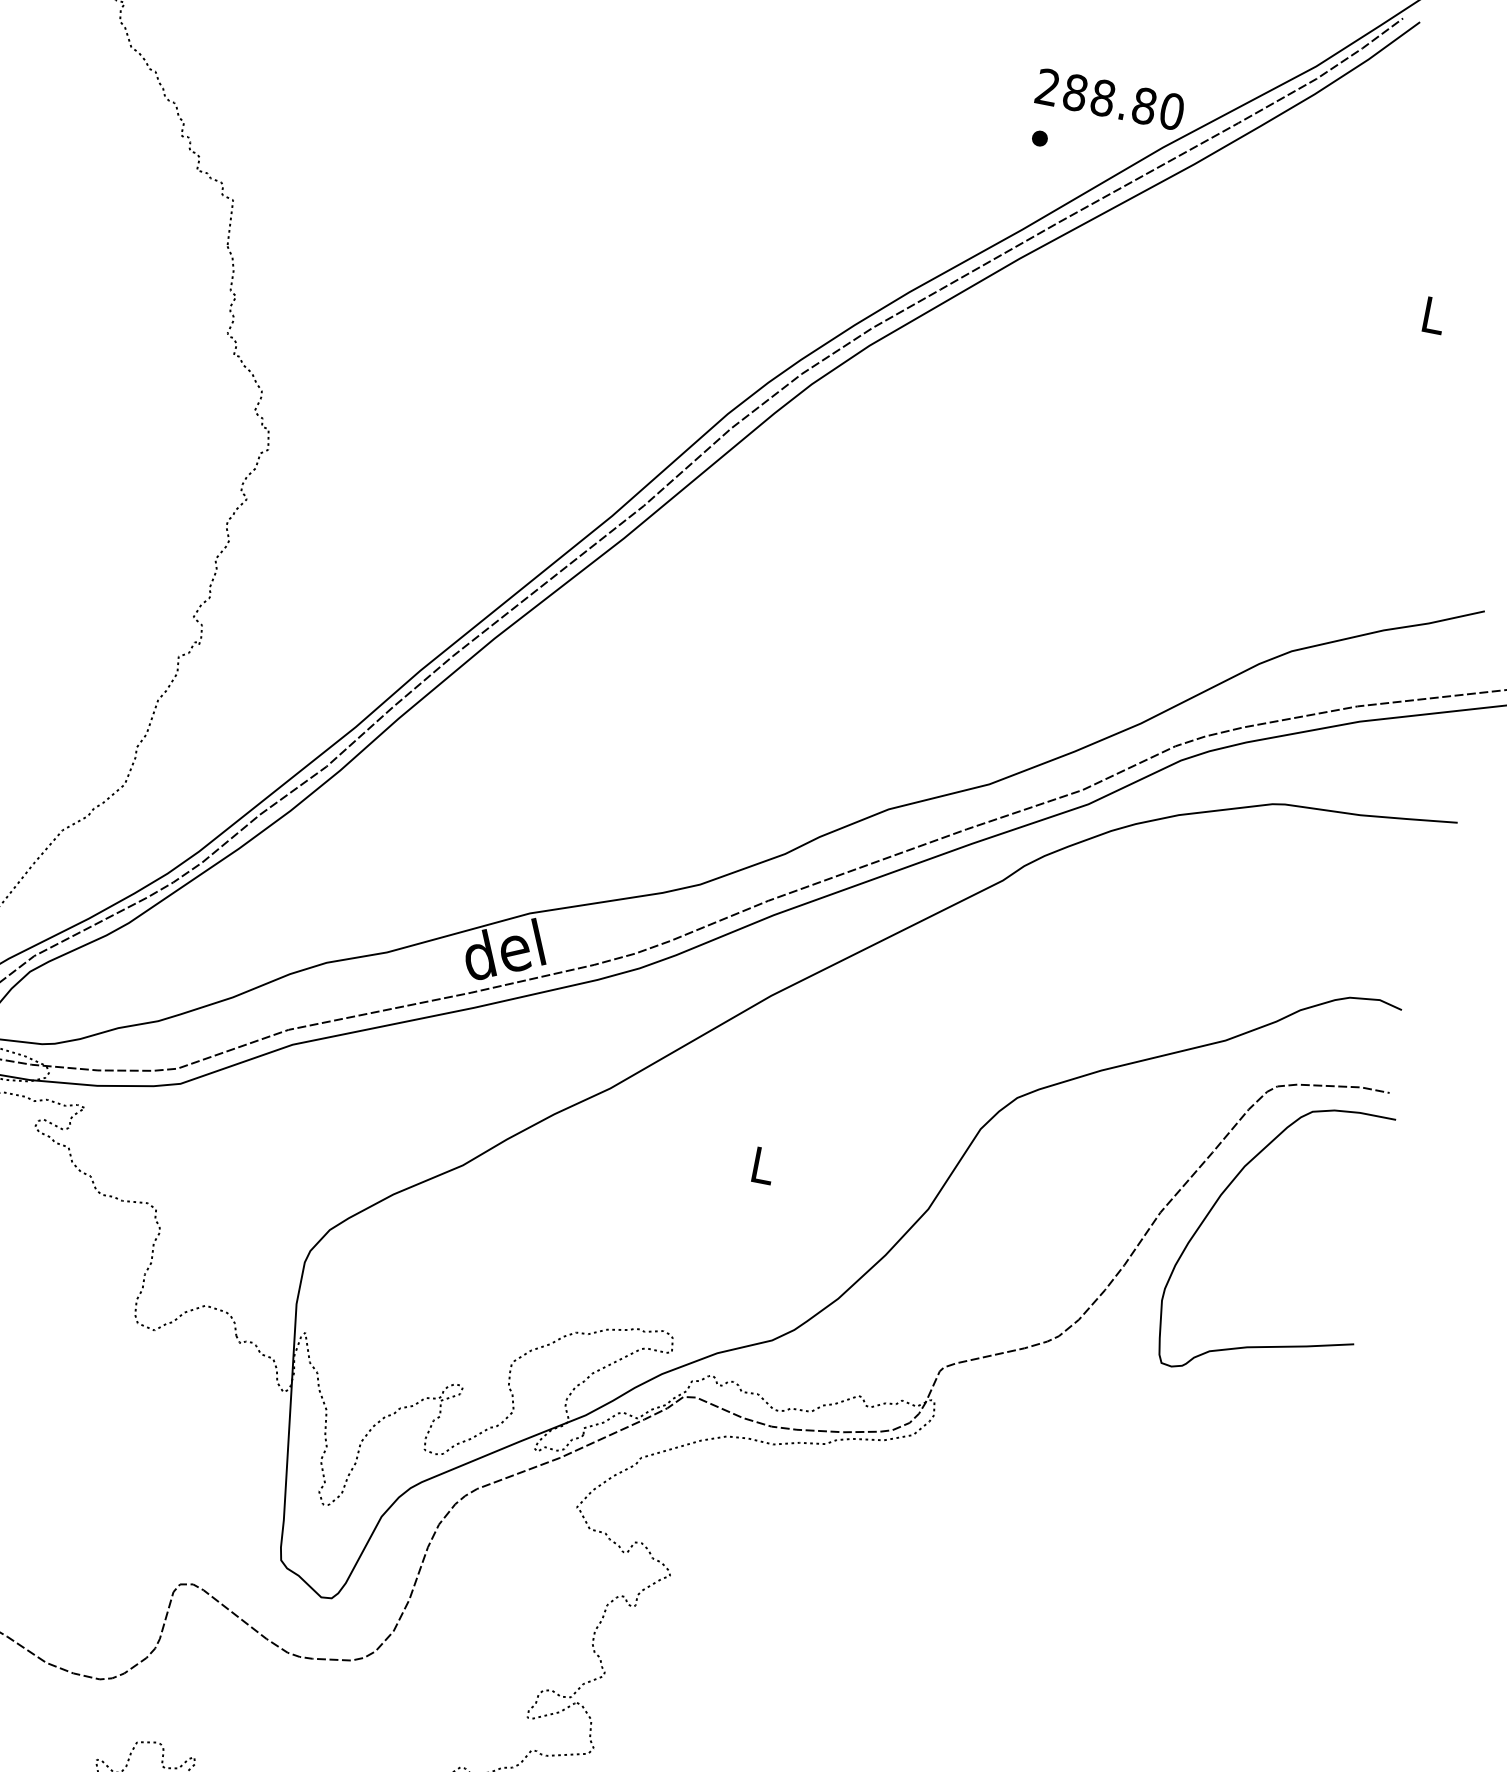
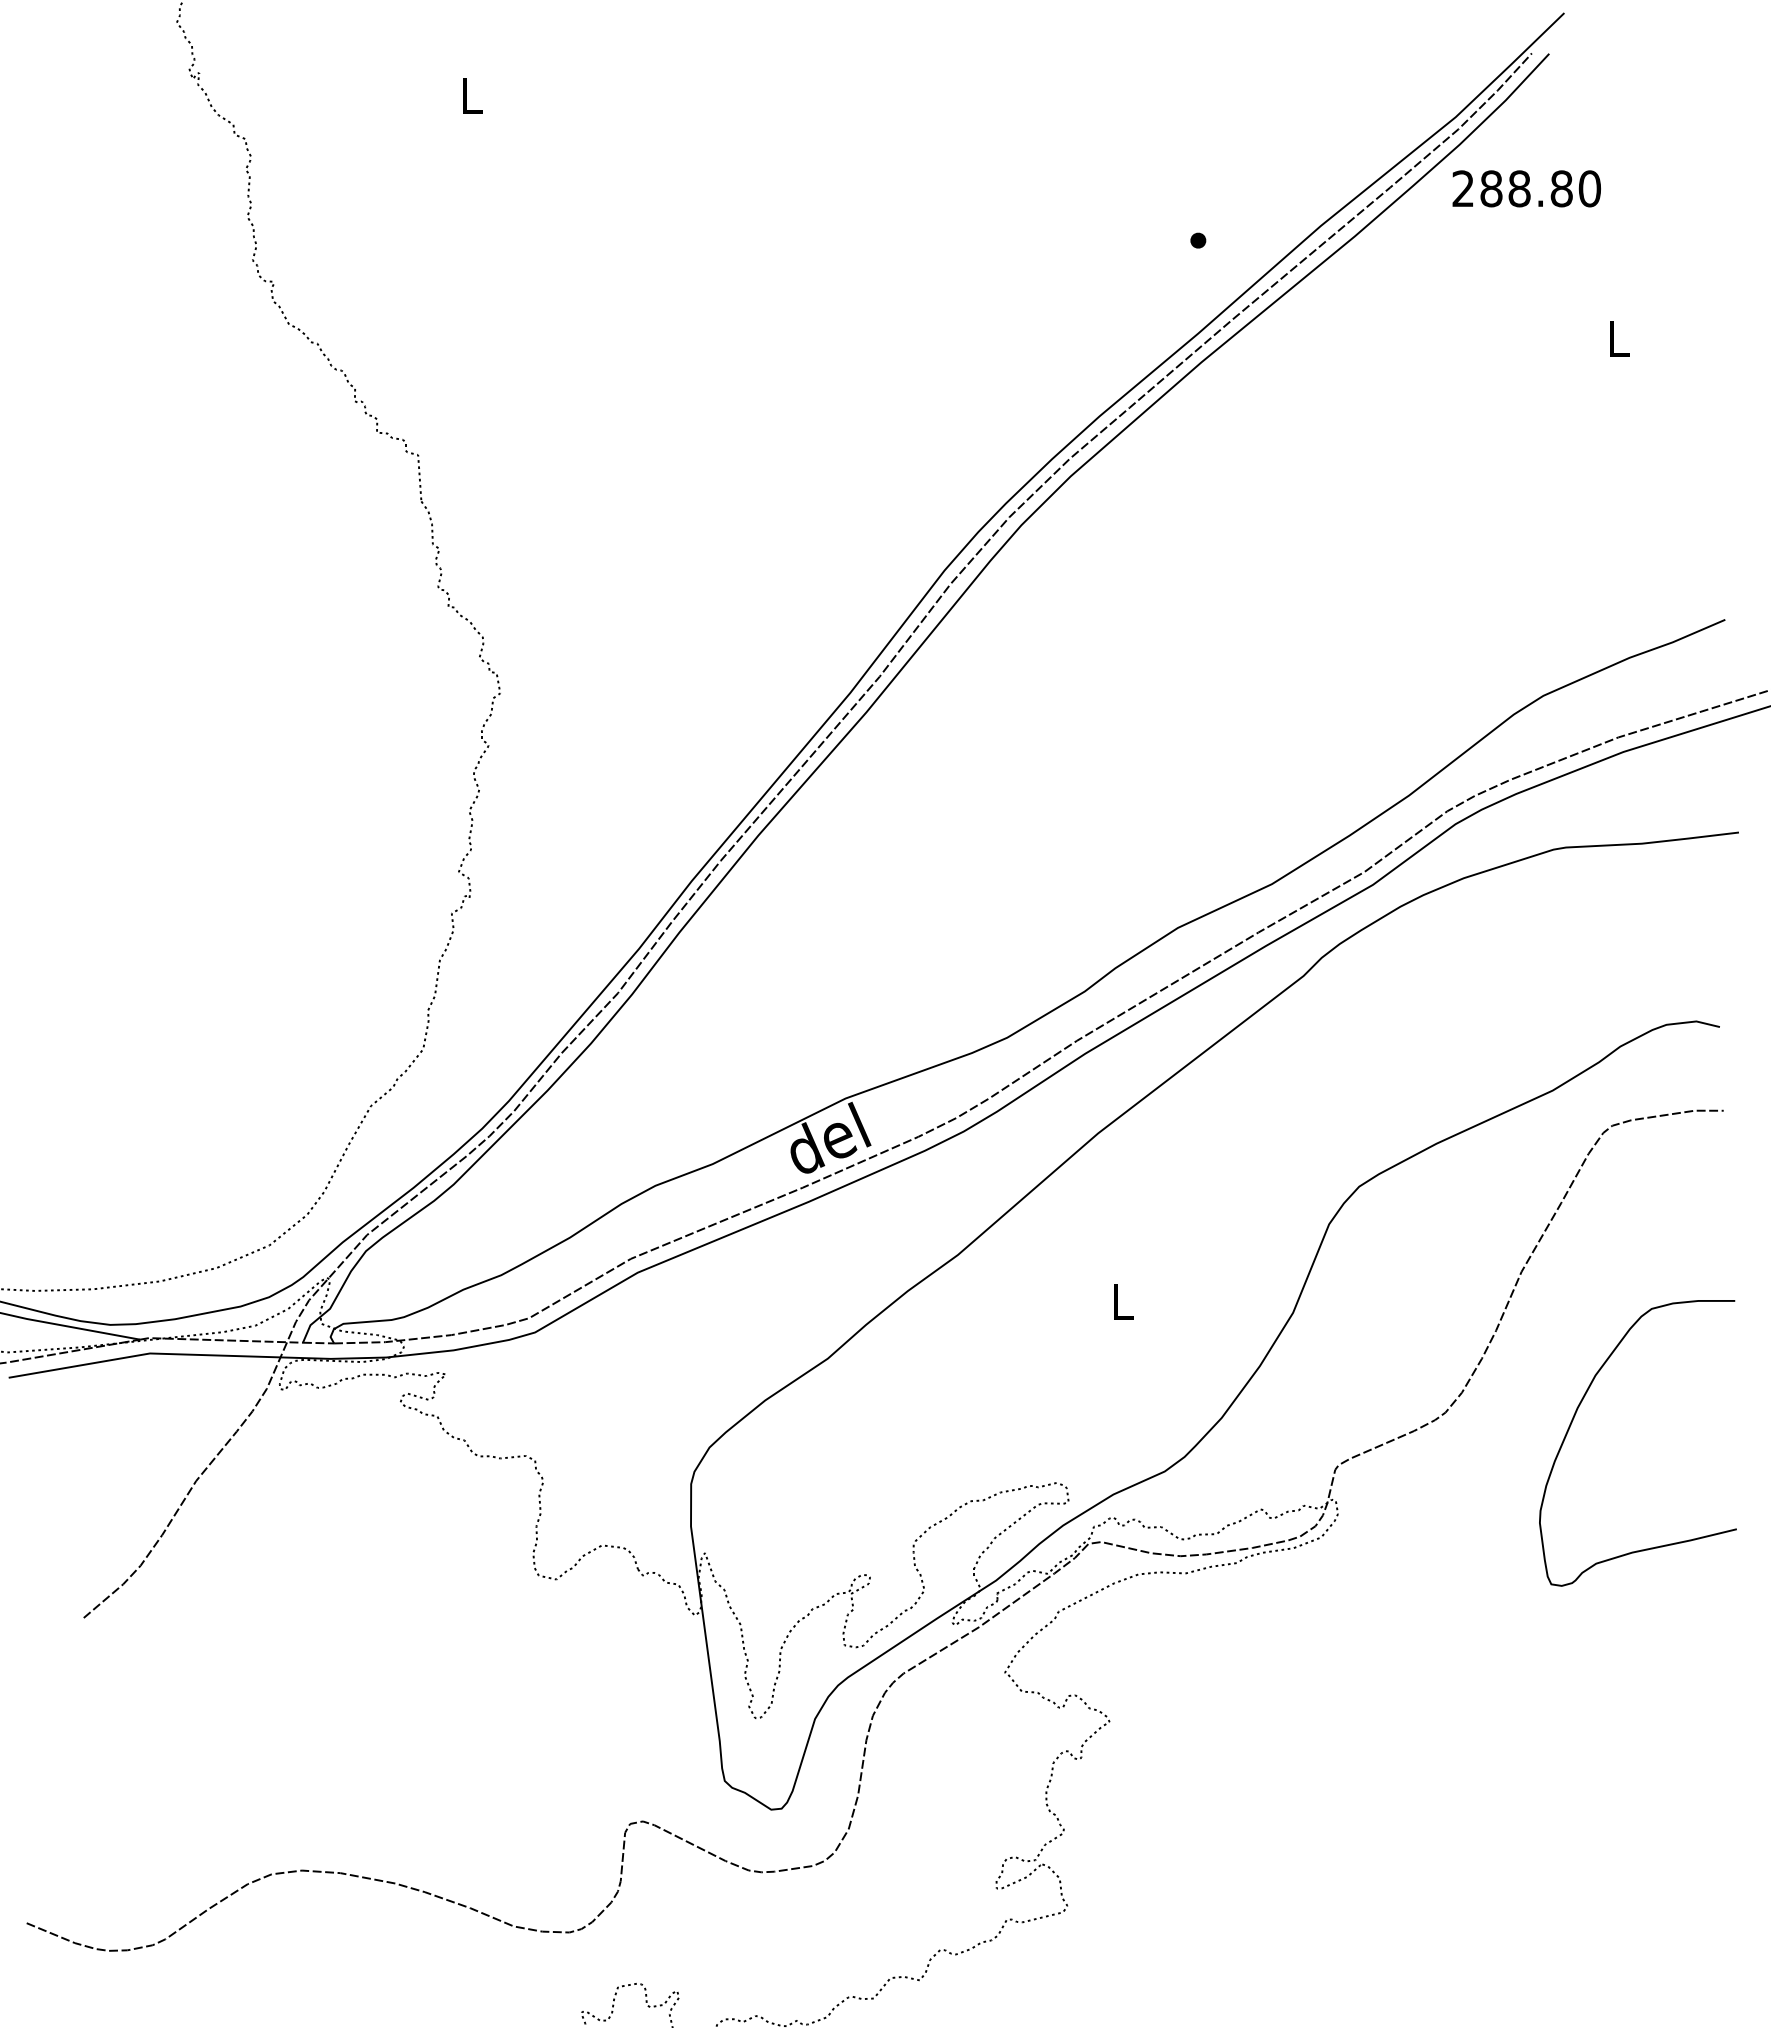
text: (1109, 99) -> (1526, 188), moved
curve: (1215, 1204) -> (1574, 1418), moved

